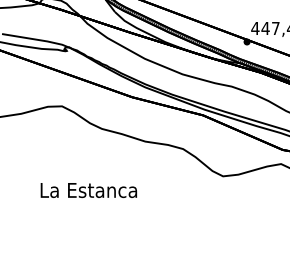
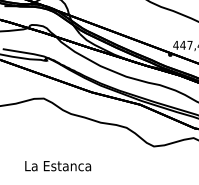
text: (89, 190) -> (58, 166), moved

